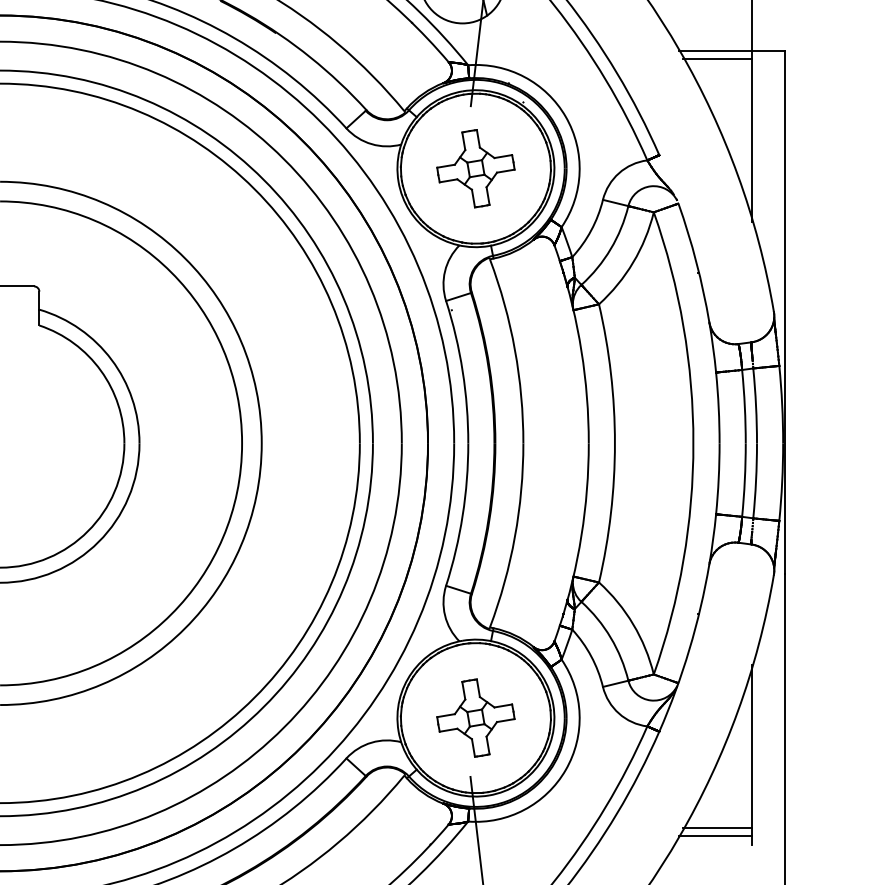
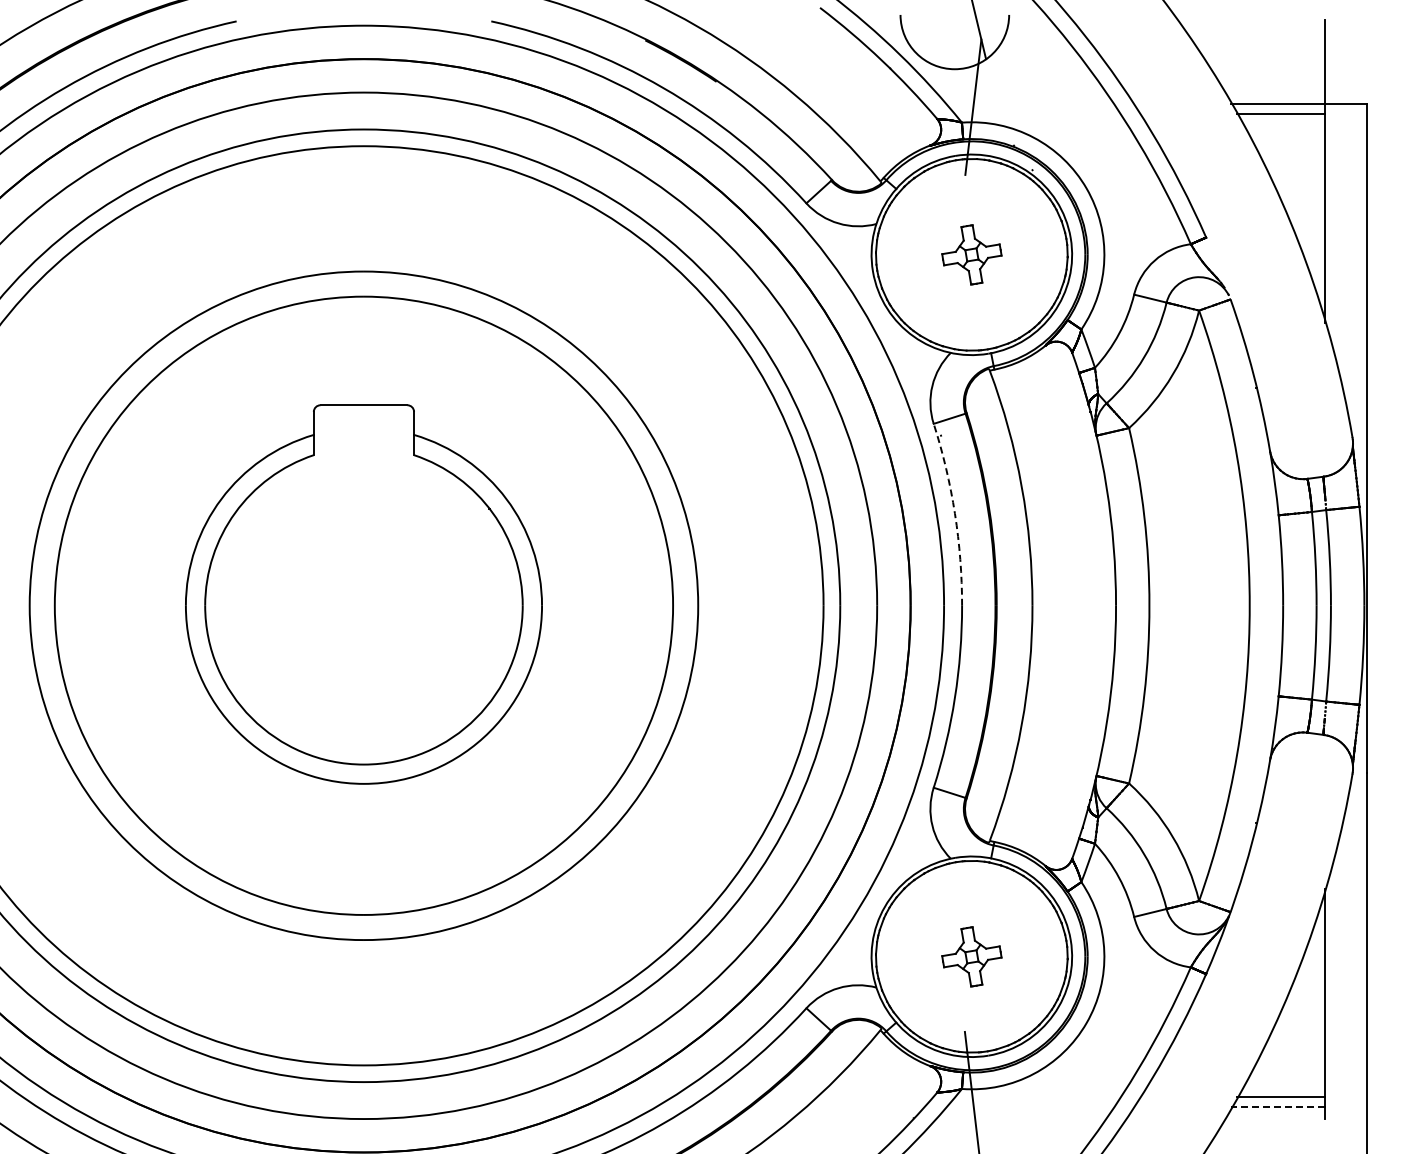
part: (475, 168) -> (971, 254), size x0.6
arc: (462, 371) -> (954, 513), solid -> dashed
part: (475, 717) -> (971, 956), size x0.6
line: (715, 836) -> (1278, 1107), solid -> dashed

